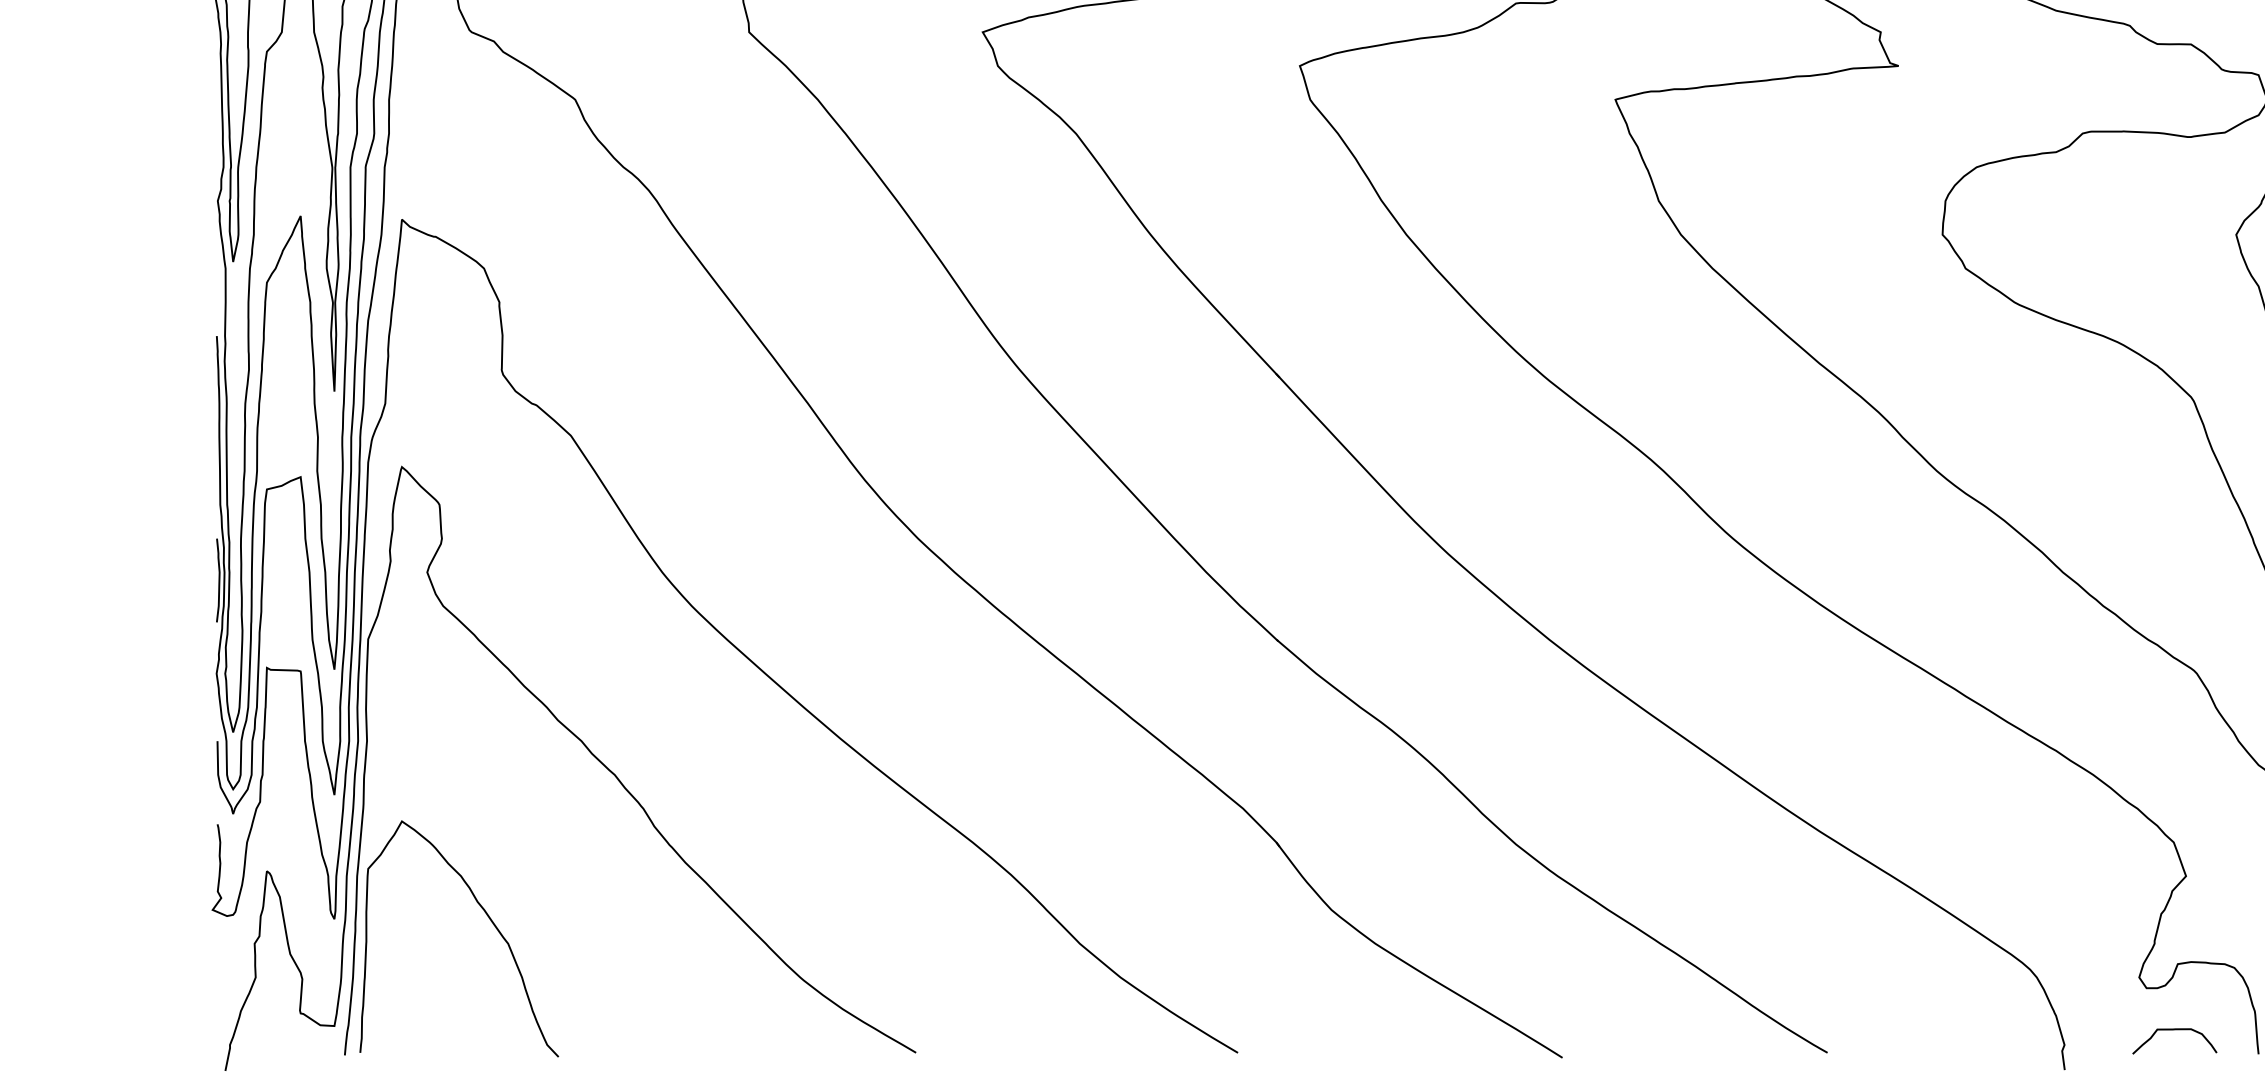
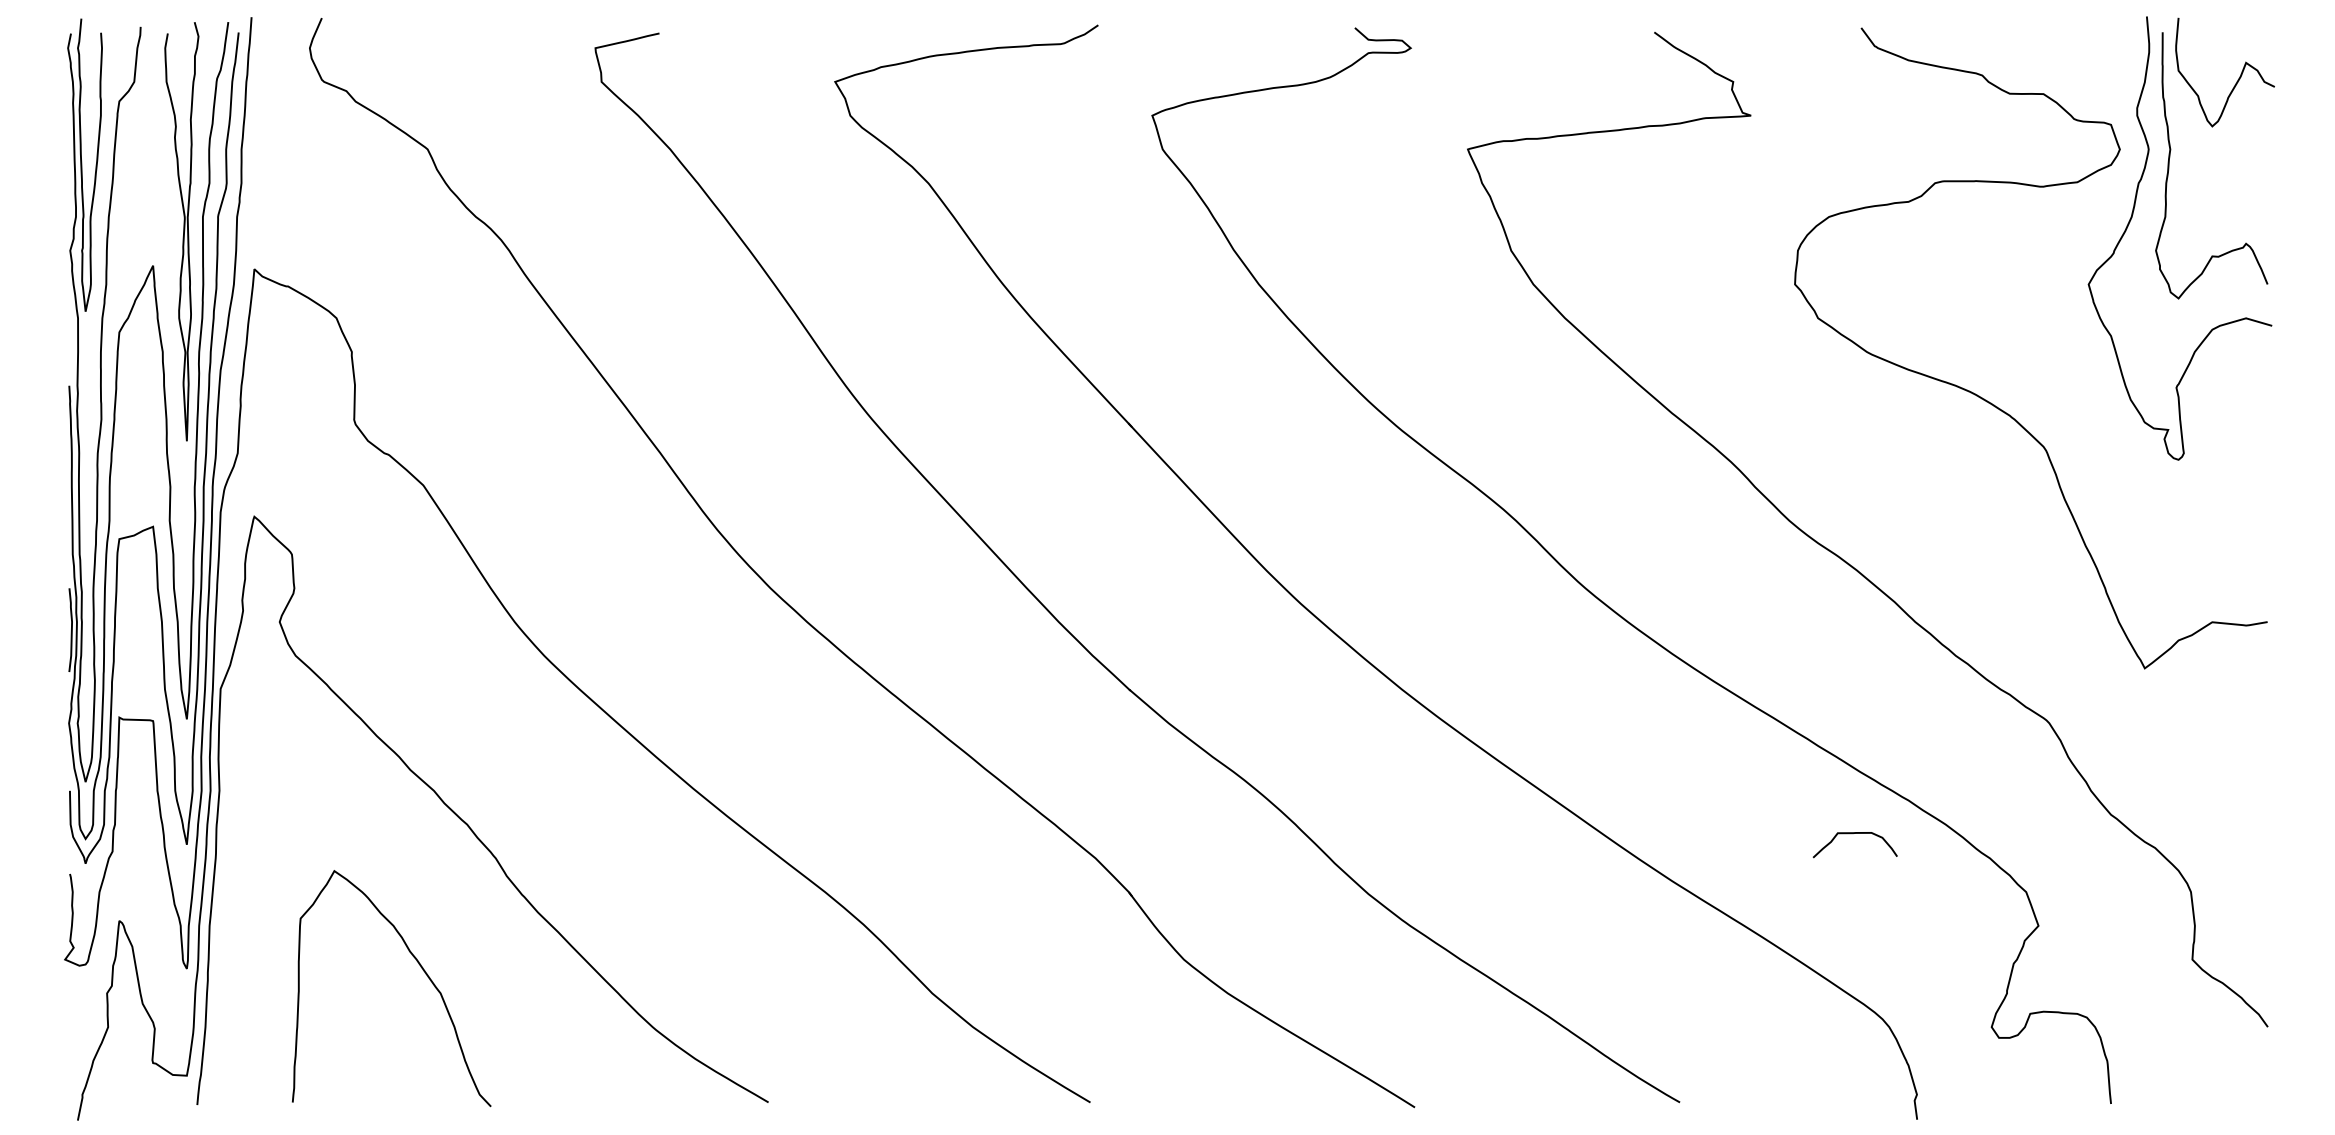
curve: (488, 917) -> (420, 967), moved
curve: (2172, 1030) -> (1852, 834), moved

